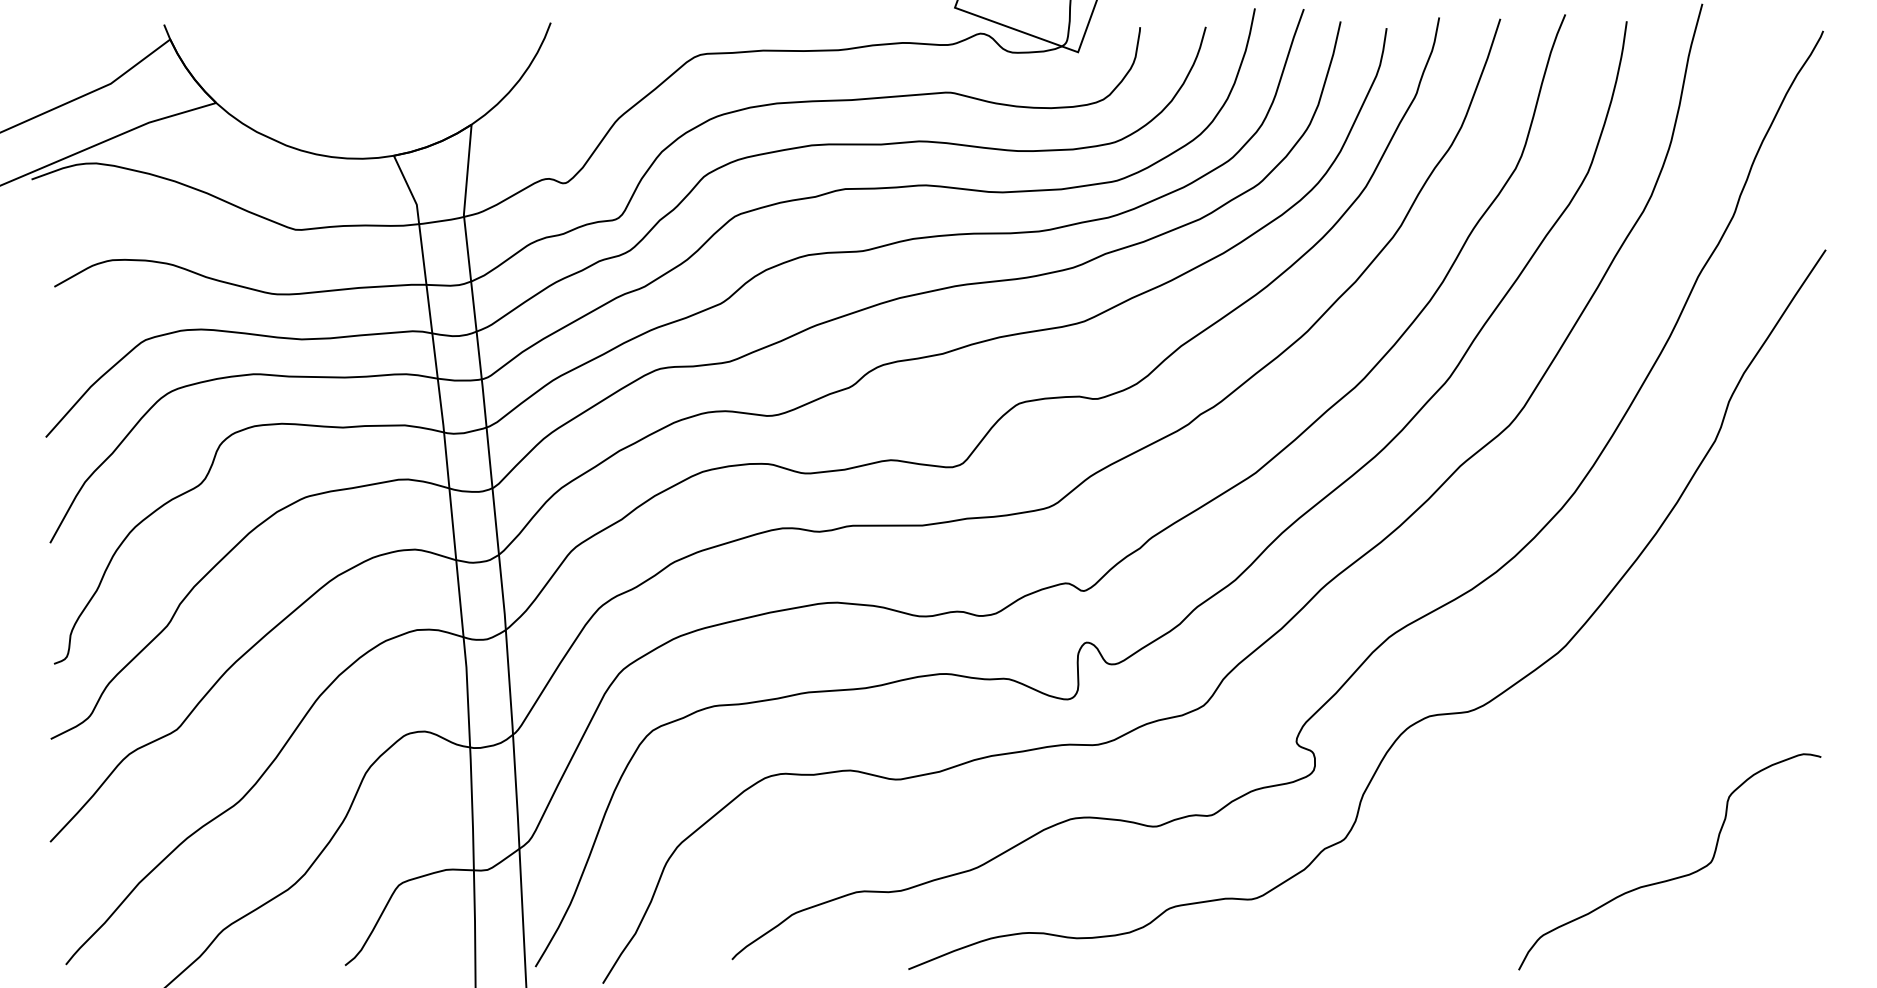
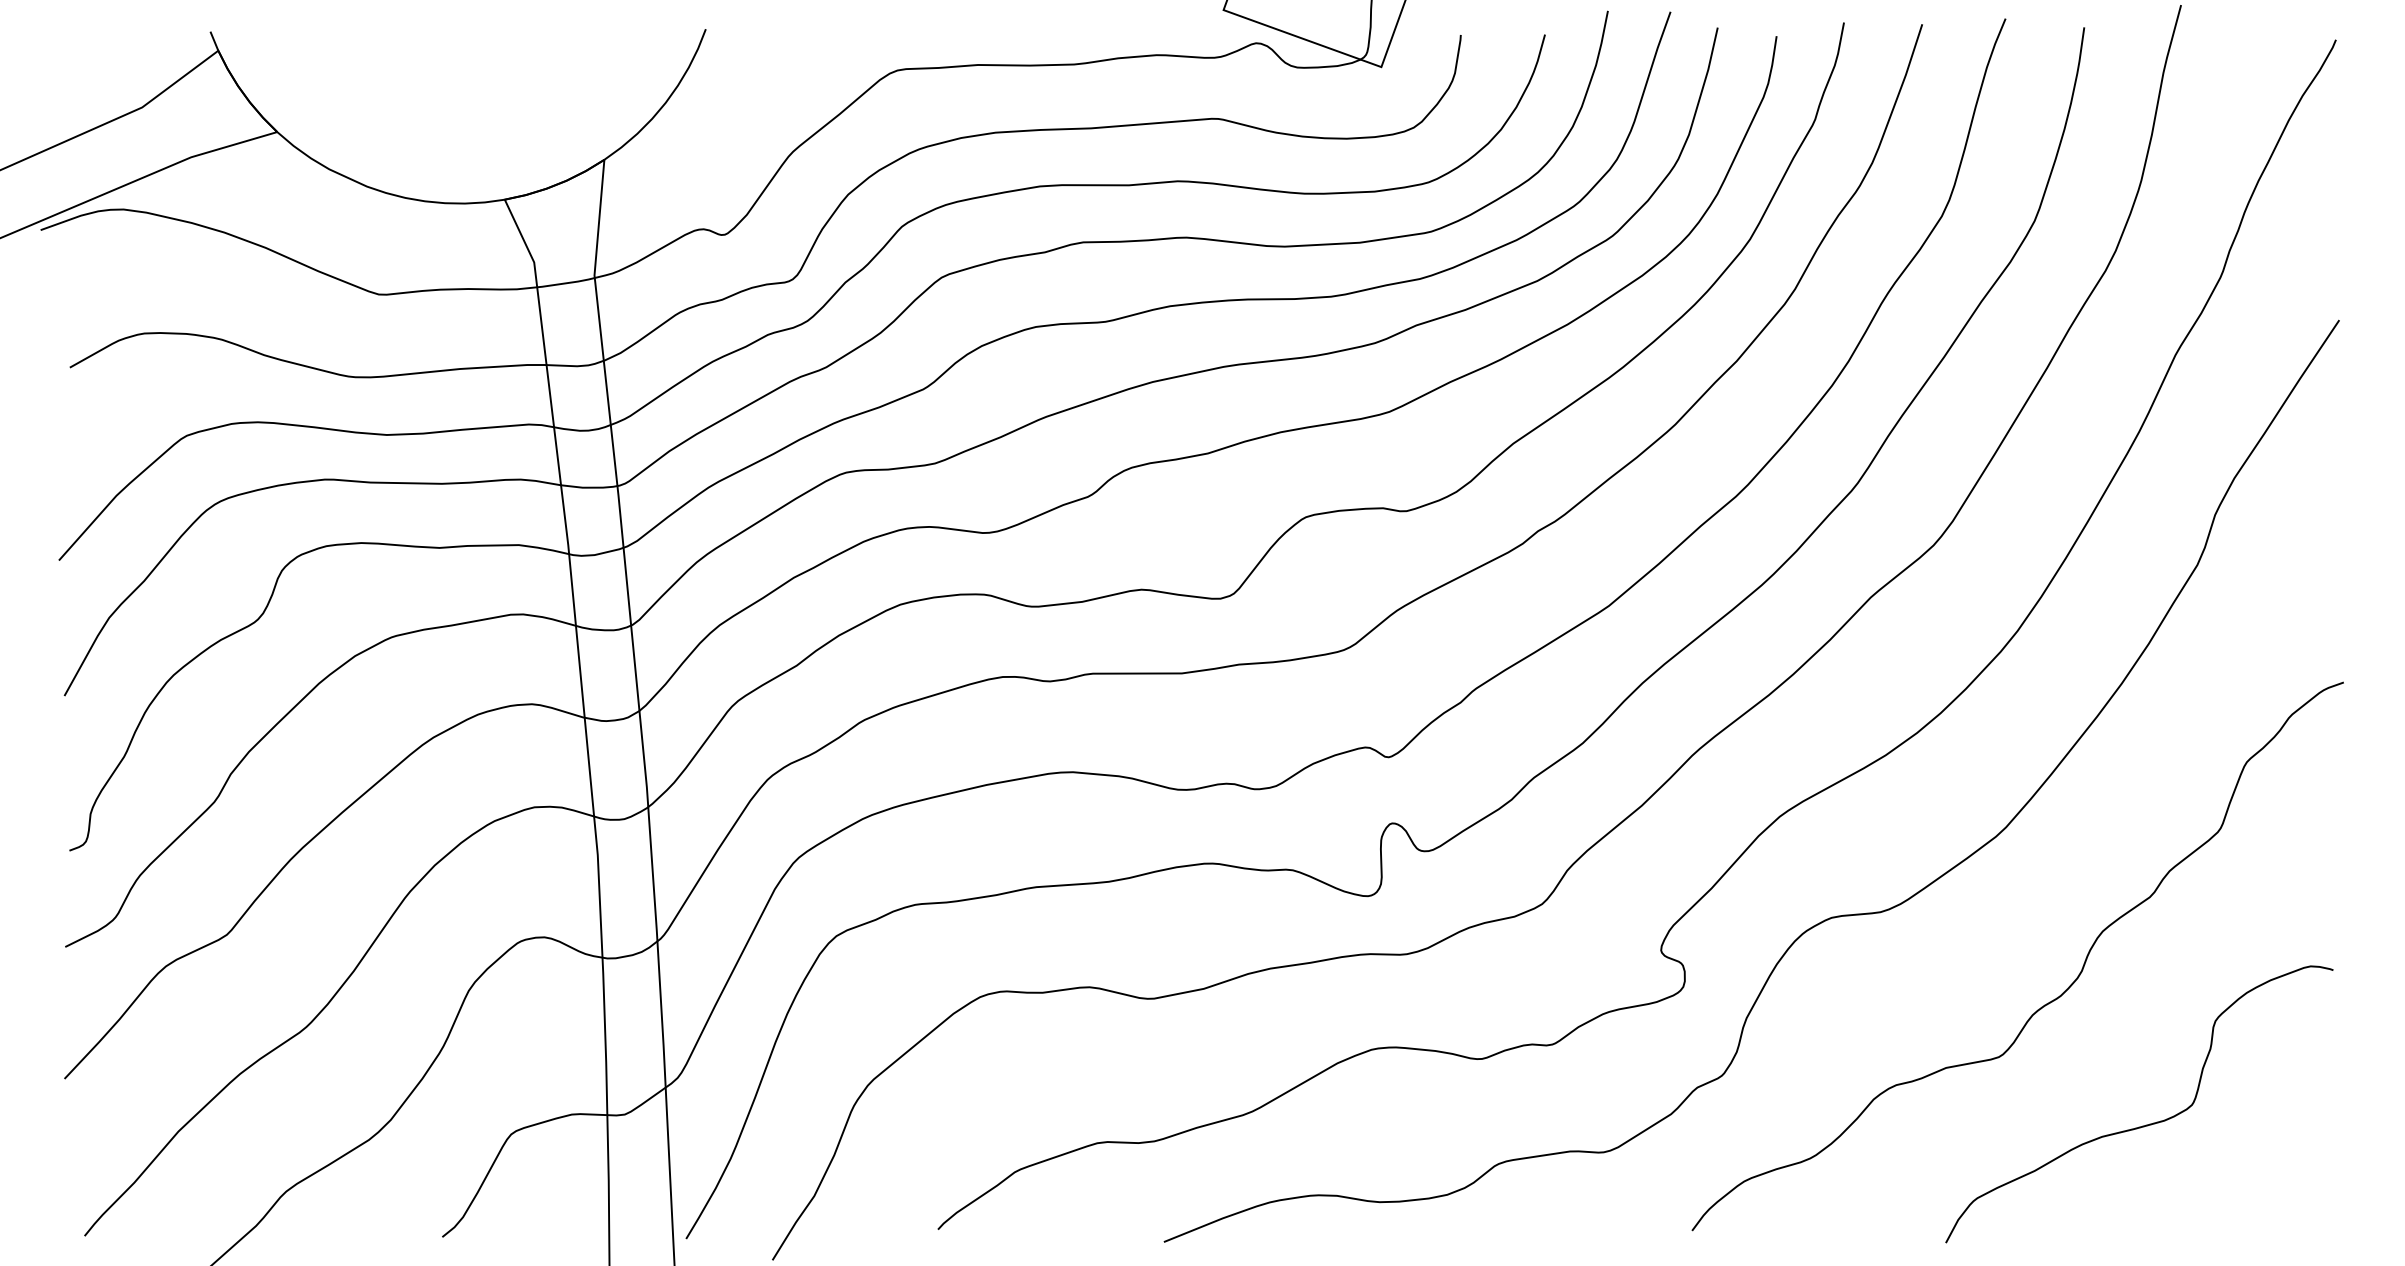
curve: (1595, 783) -> (2044, 1004), added

